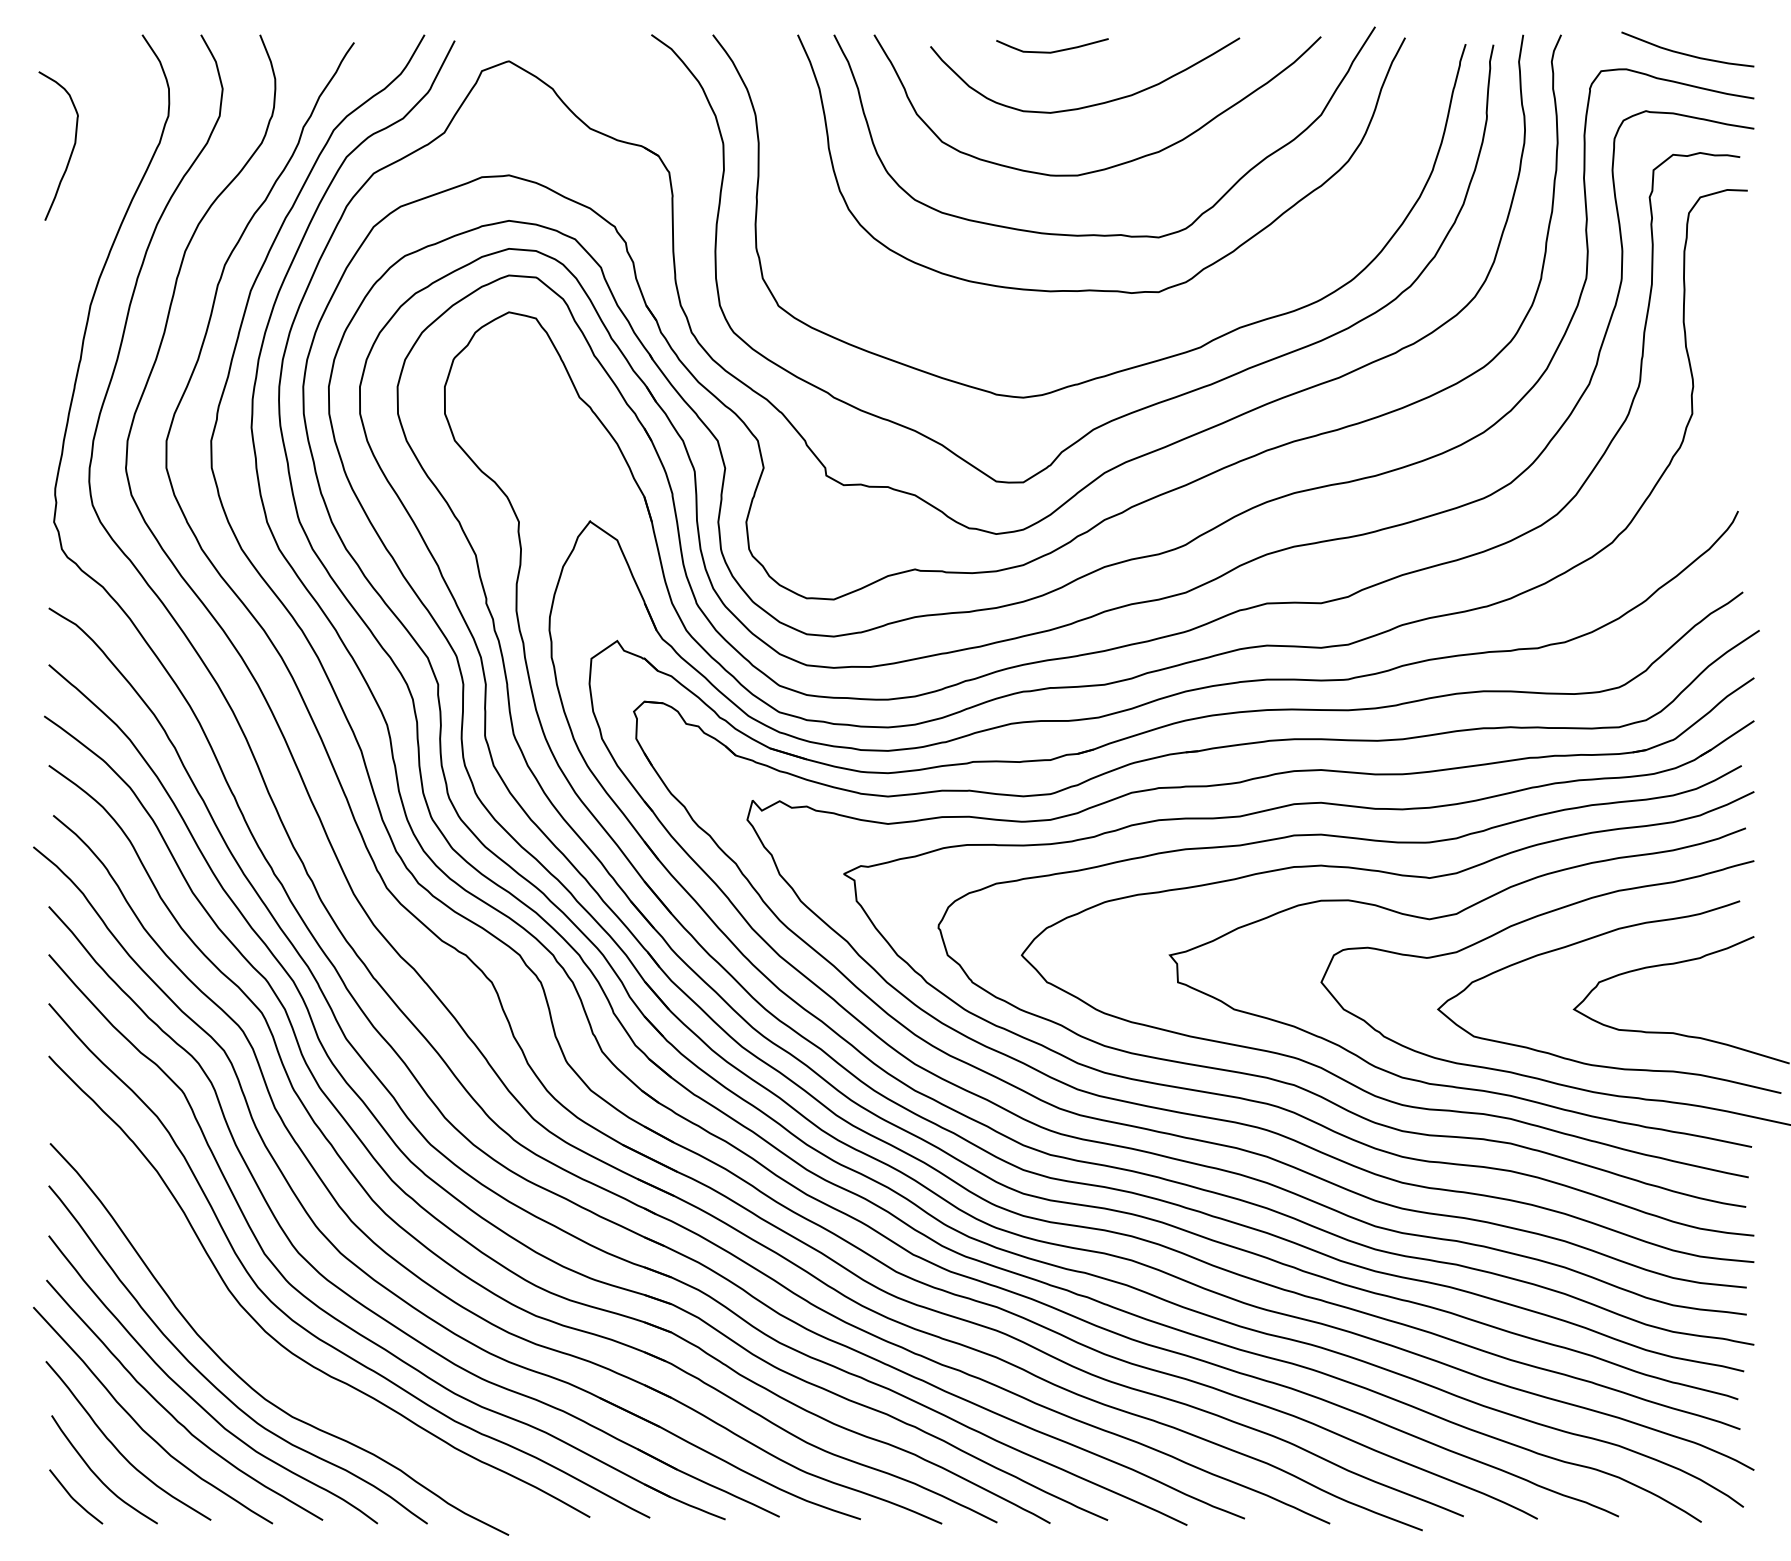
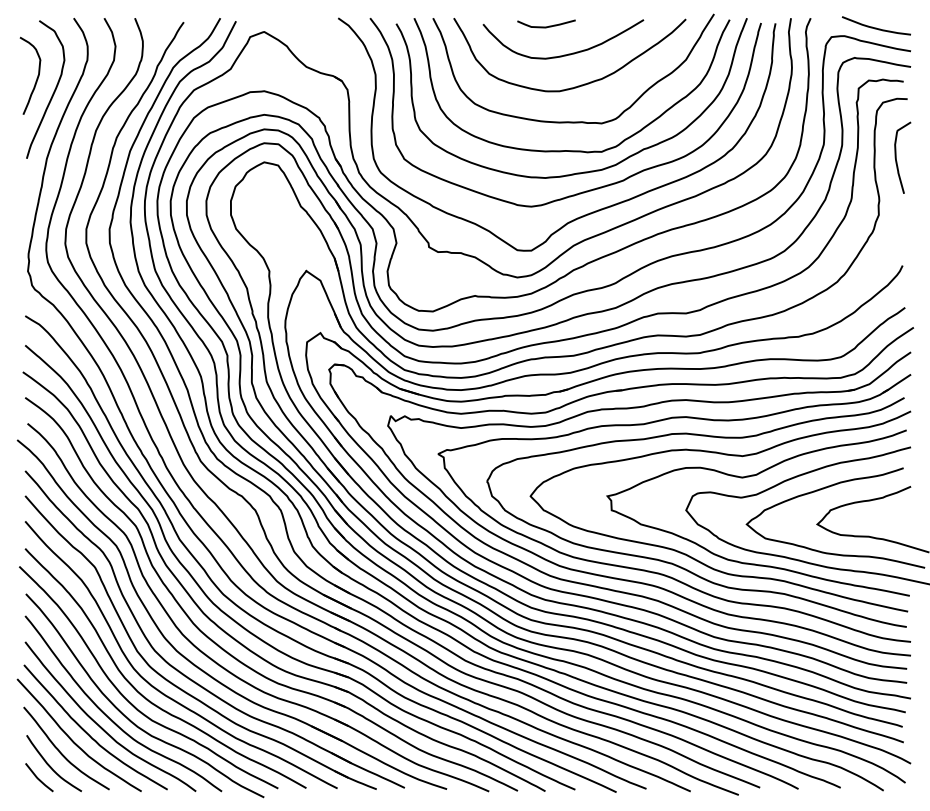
curve: (101, 179) -> (52, 93), added
curve: (1726, 303) -> (896, 157), added
curve: (1123, 329) -> (583, 171), added
curve: (253, 1352) -> (131, 702), added

